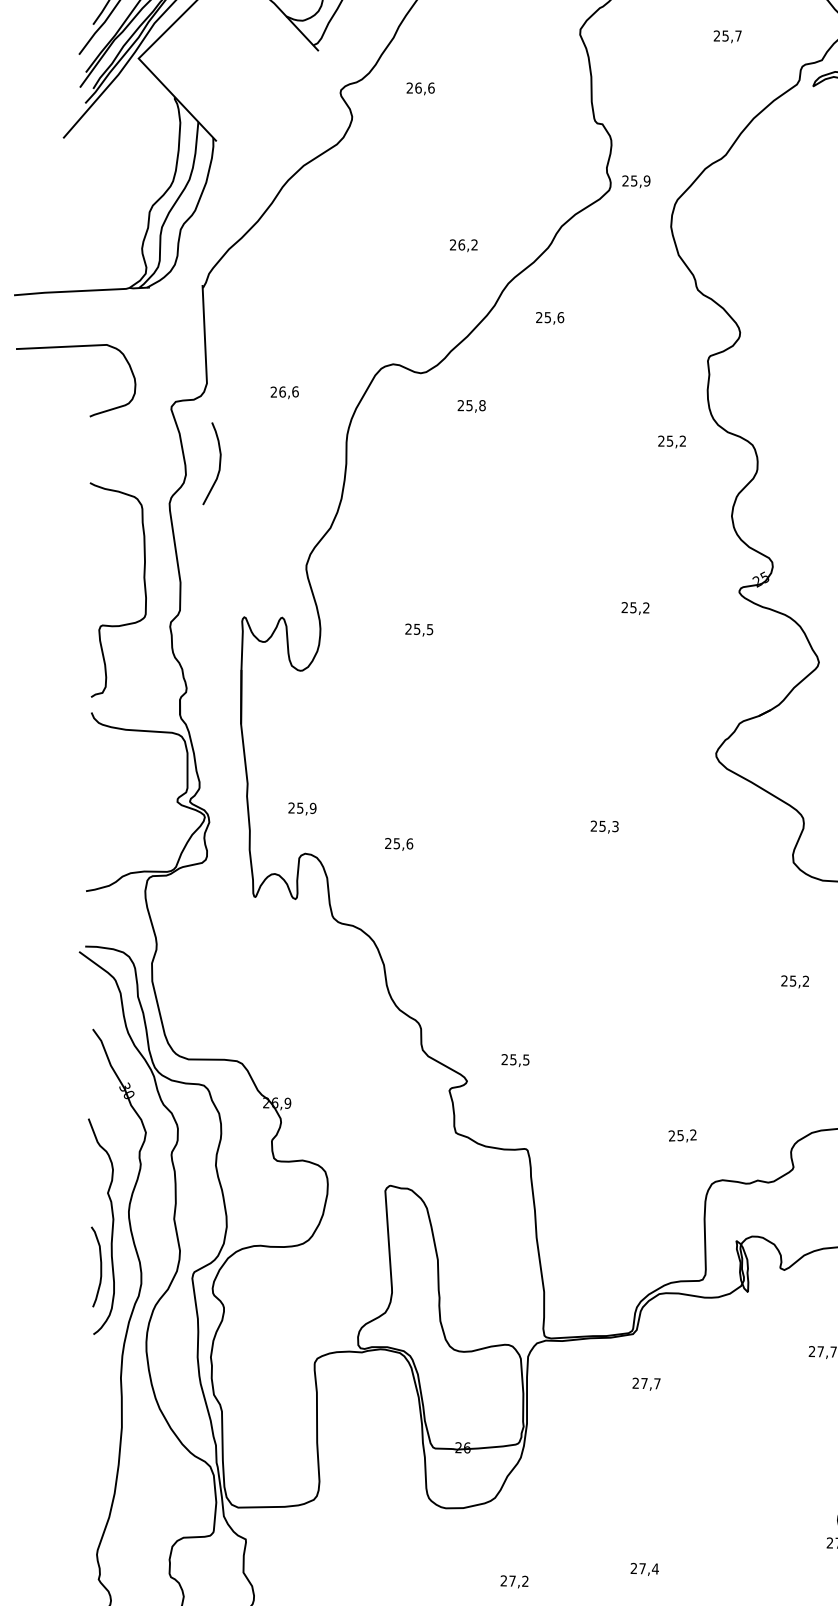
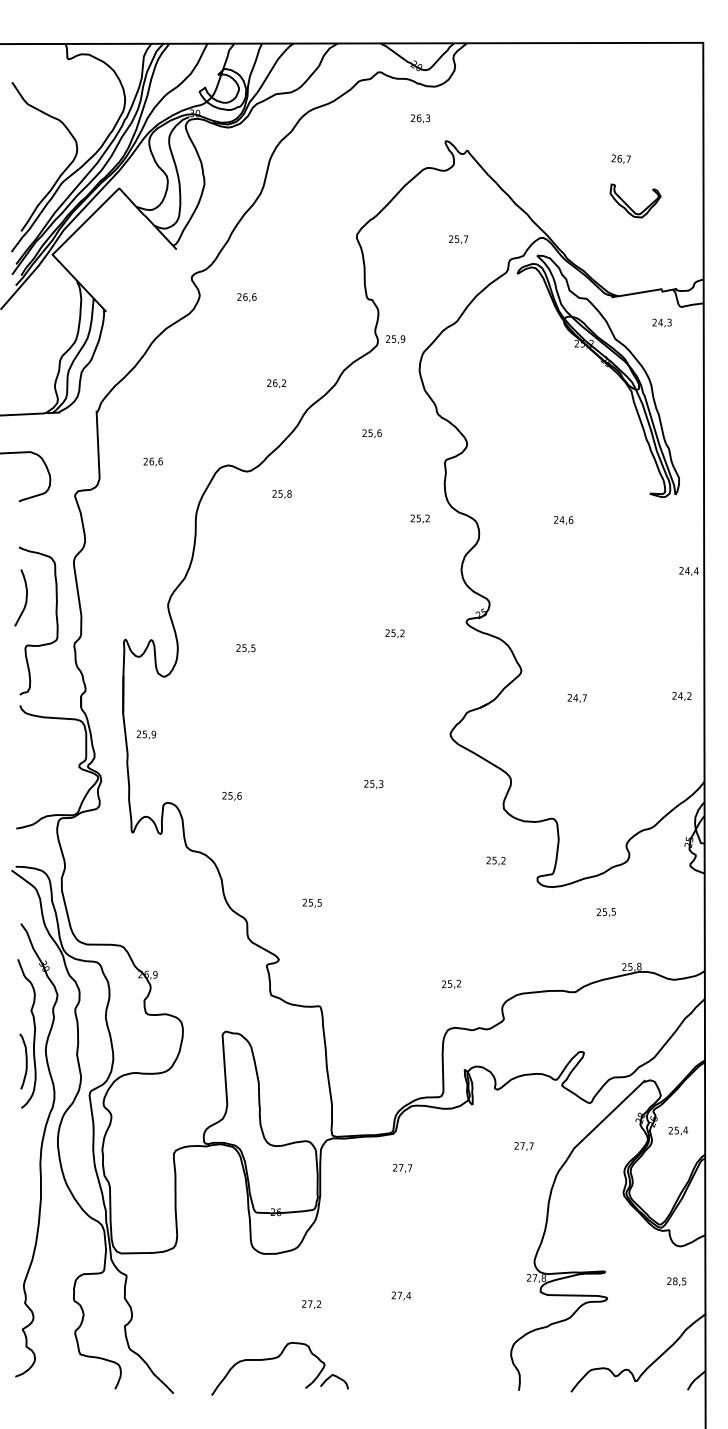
text: (420, 88) -> (246, 297), moved
text: (549, 317) -> (371, 433), moved
text: (283, 391) -> (152, 461), moved
curve: (218, 463) -> (25, 597), moved
text: (302, 808) -> (146, 734), moved
text: (794, 981) -> (495, 860), moved
text: (514, 1059) -> (311, 902), moved
text: (681, 1134) -> (450, 983), moved
part: (100, 1226) -> (26, 1033), moved

